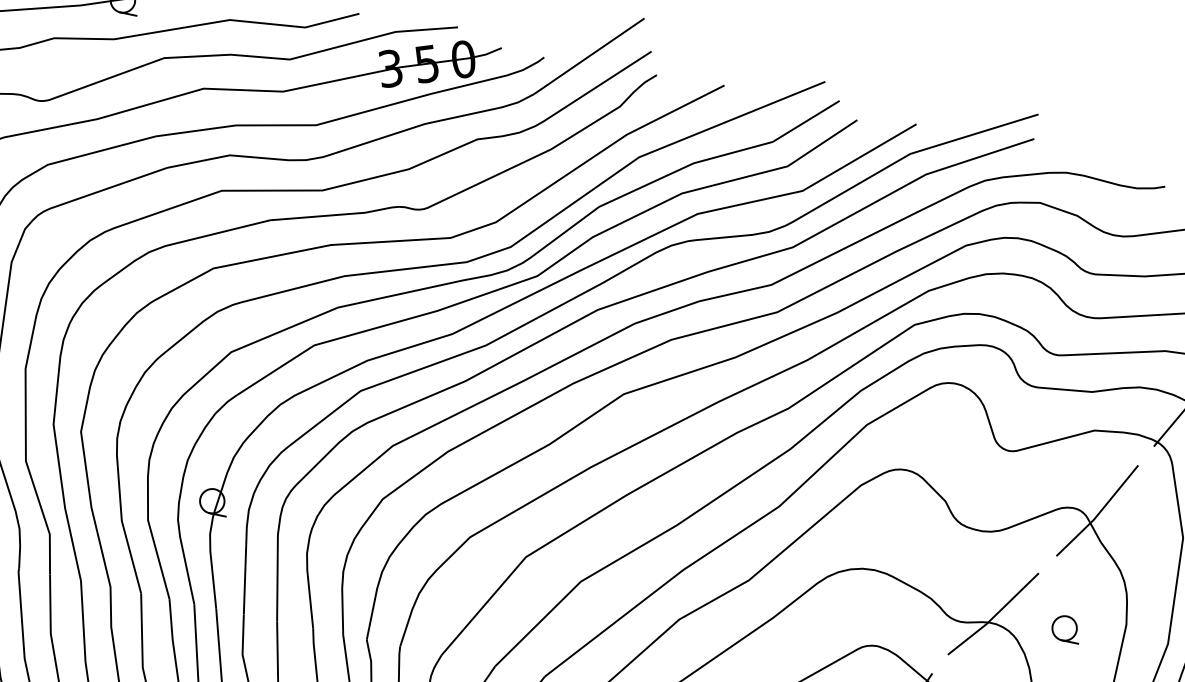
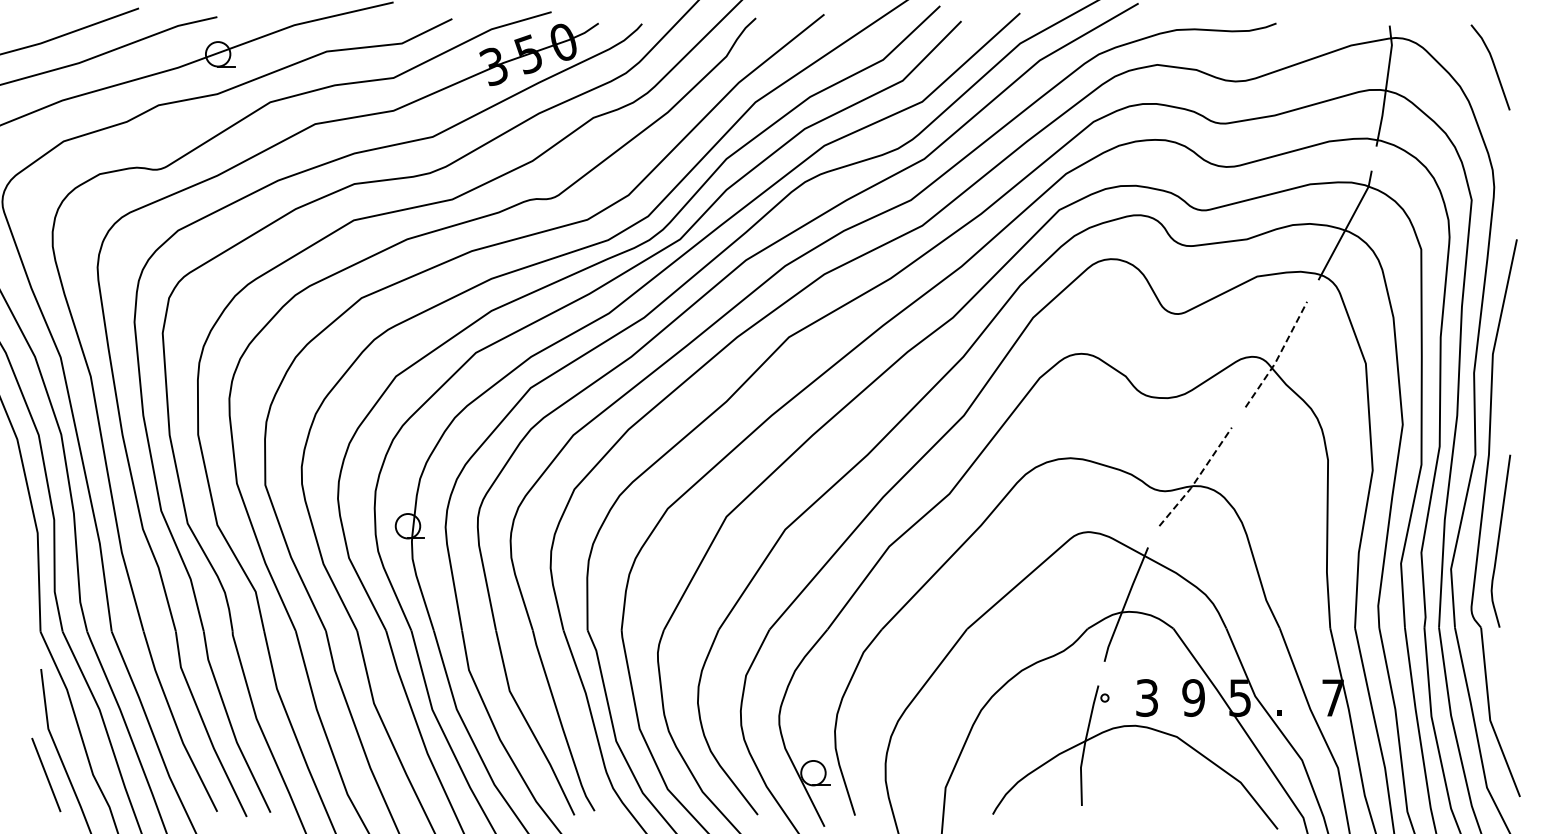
line: (1099, 513) -> (1278, 356), solid -> dashed
line: (994, 615) -> (1197, 478), solid -> dashed
part: (1066, 628) -> (1270, 476), removed

